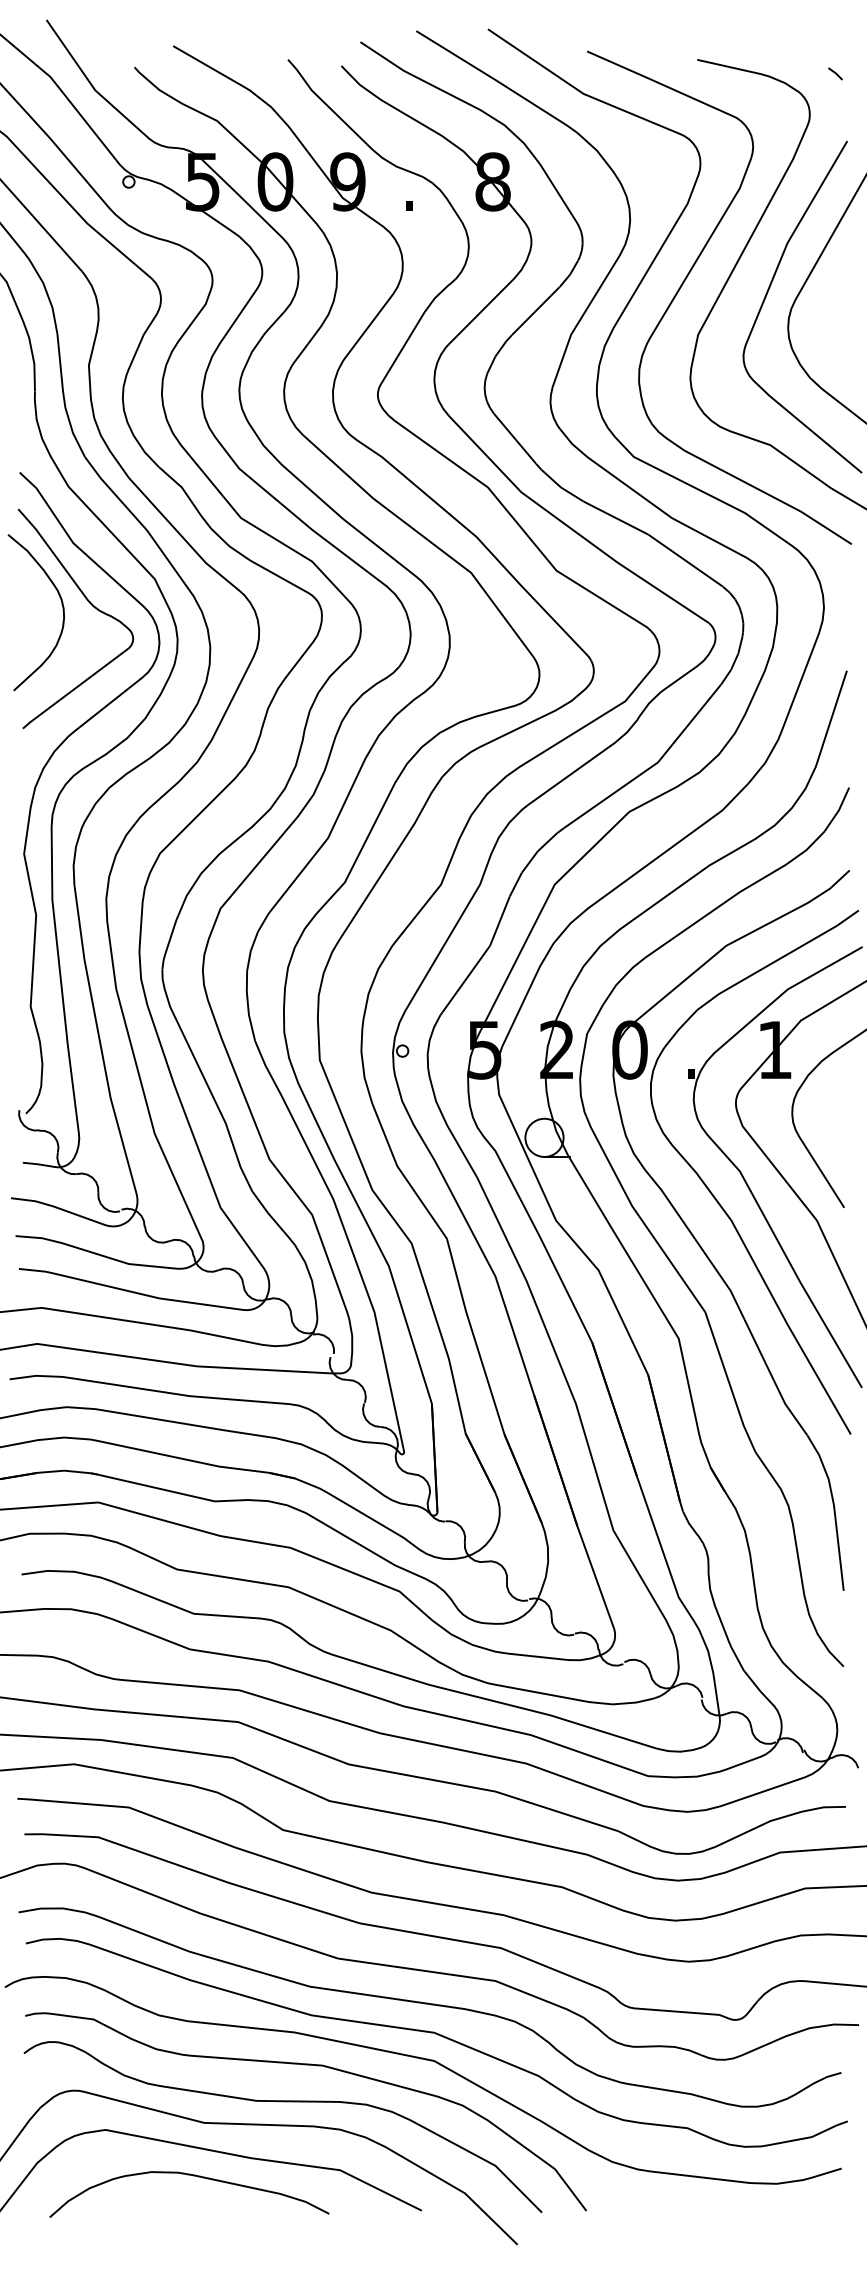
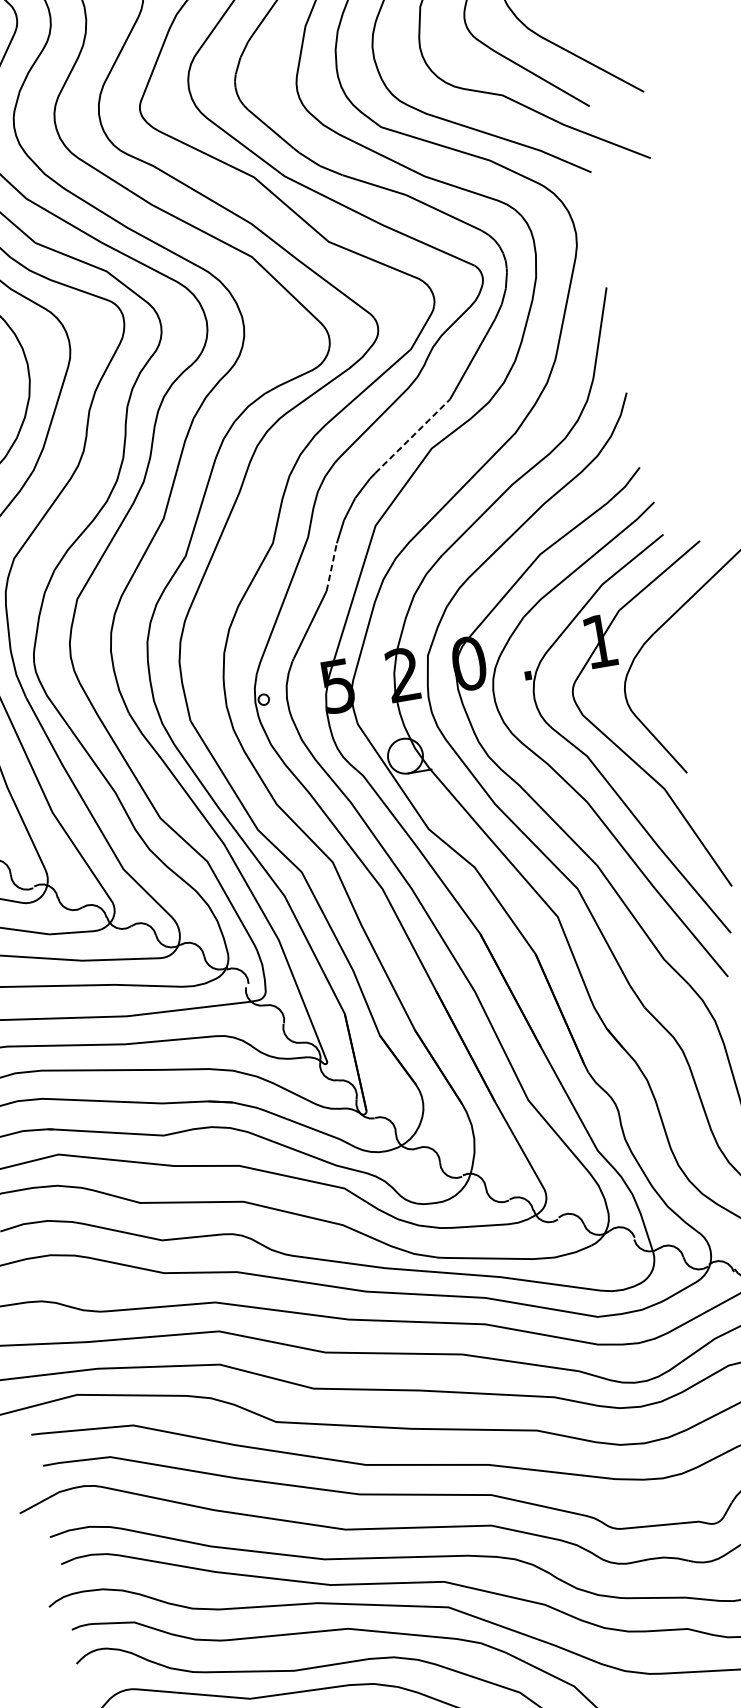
line: (611, 794) -> (412, 435), solid -> dashed
line: (499, 921) -> (331, 567), solid -> dashed

